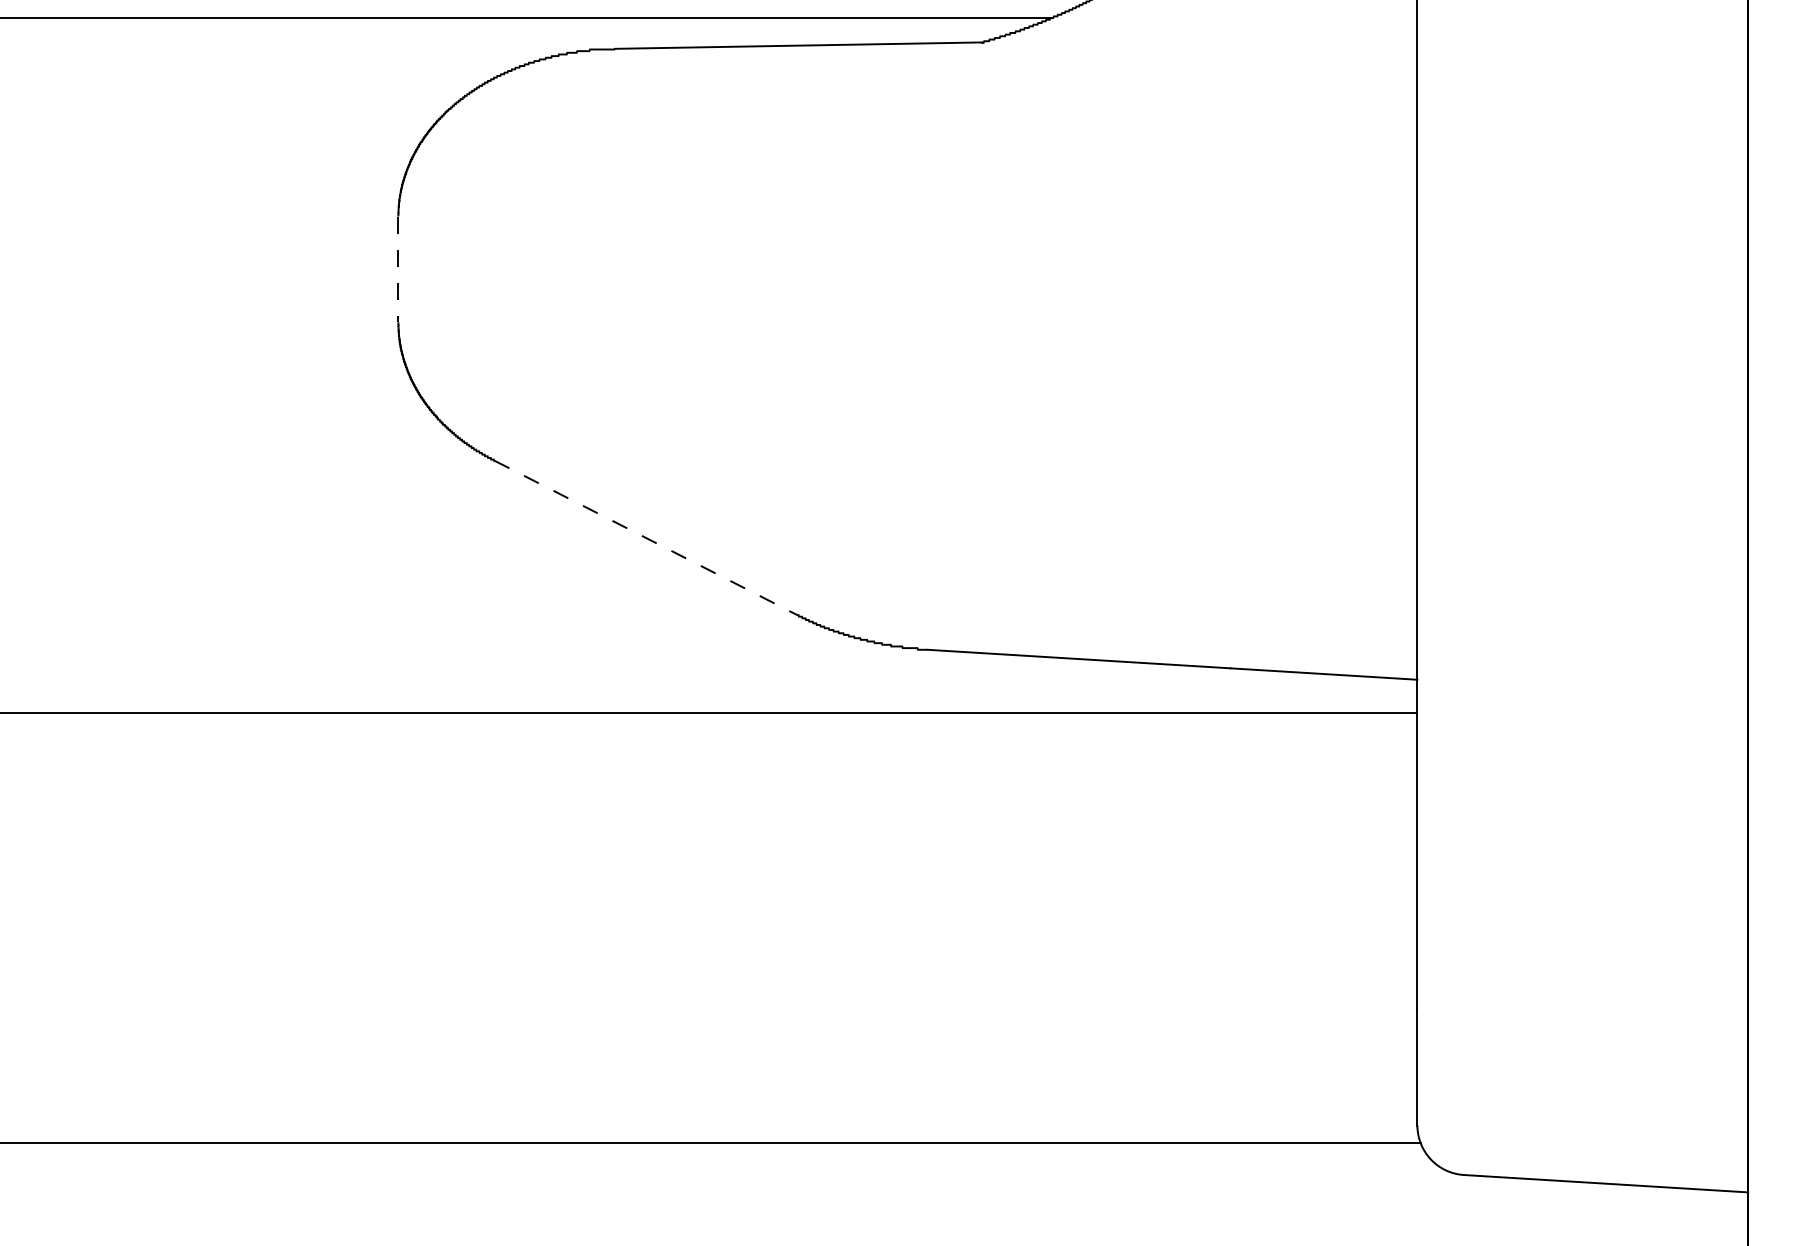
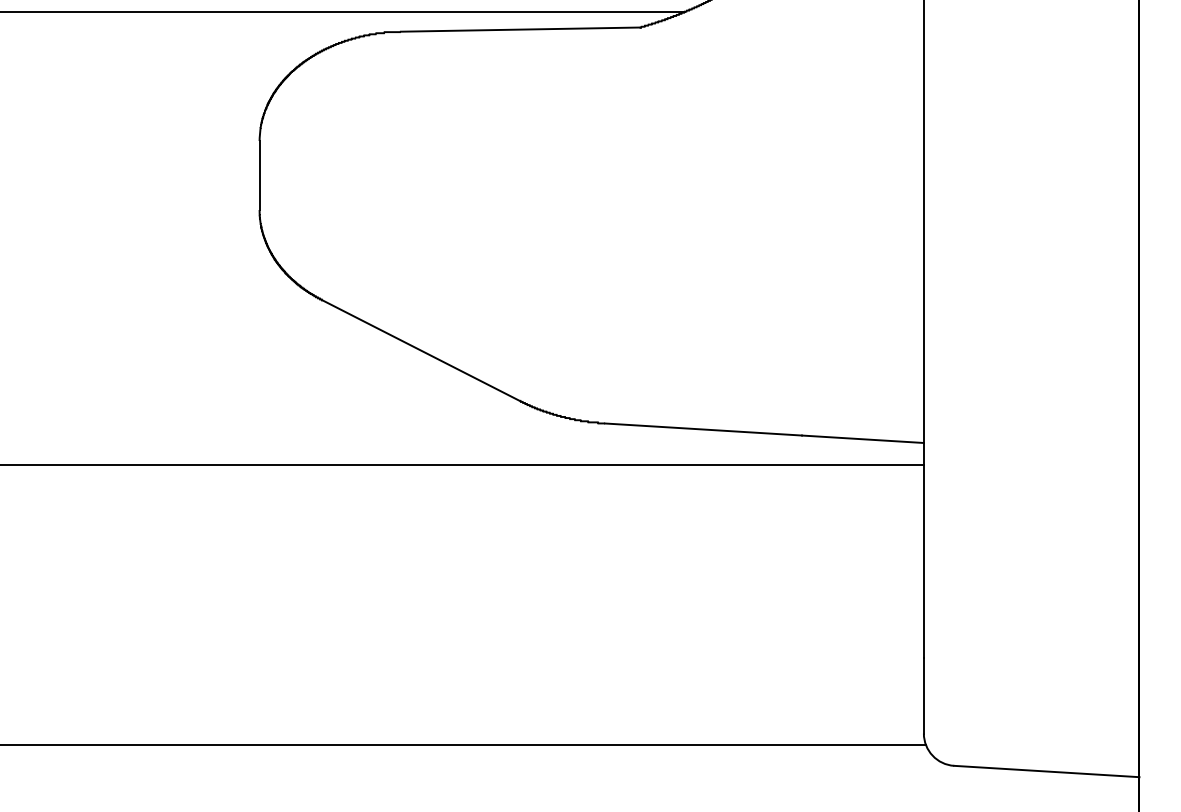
line: (398, 270) -> (259, 176), dashed -> solid
line: (646, 537) -> (421, 350), dashed -> solid

